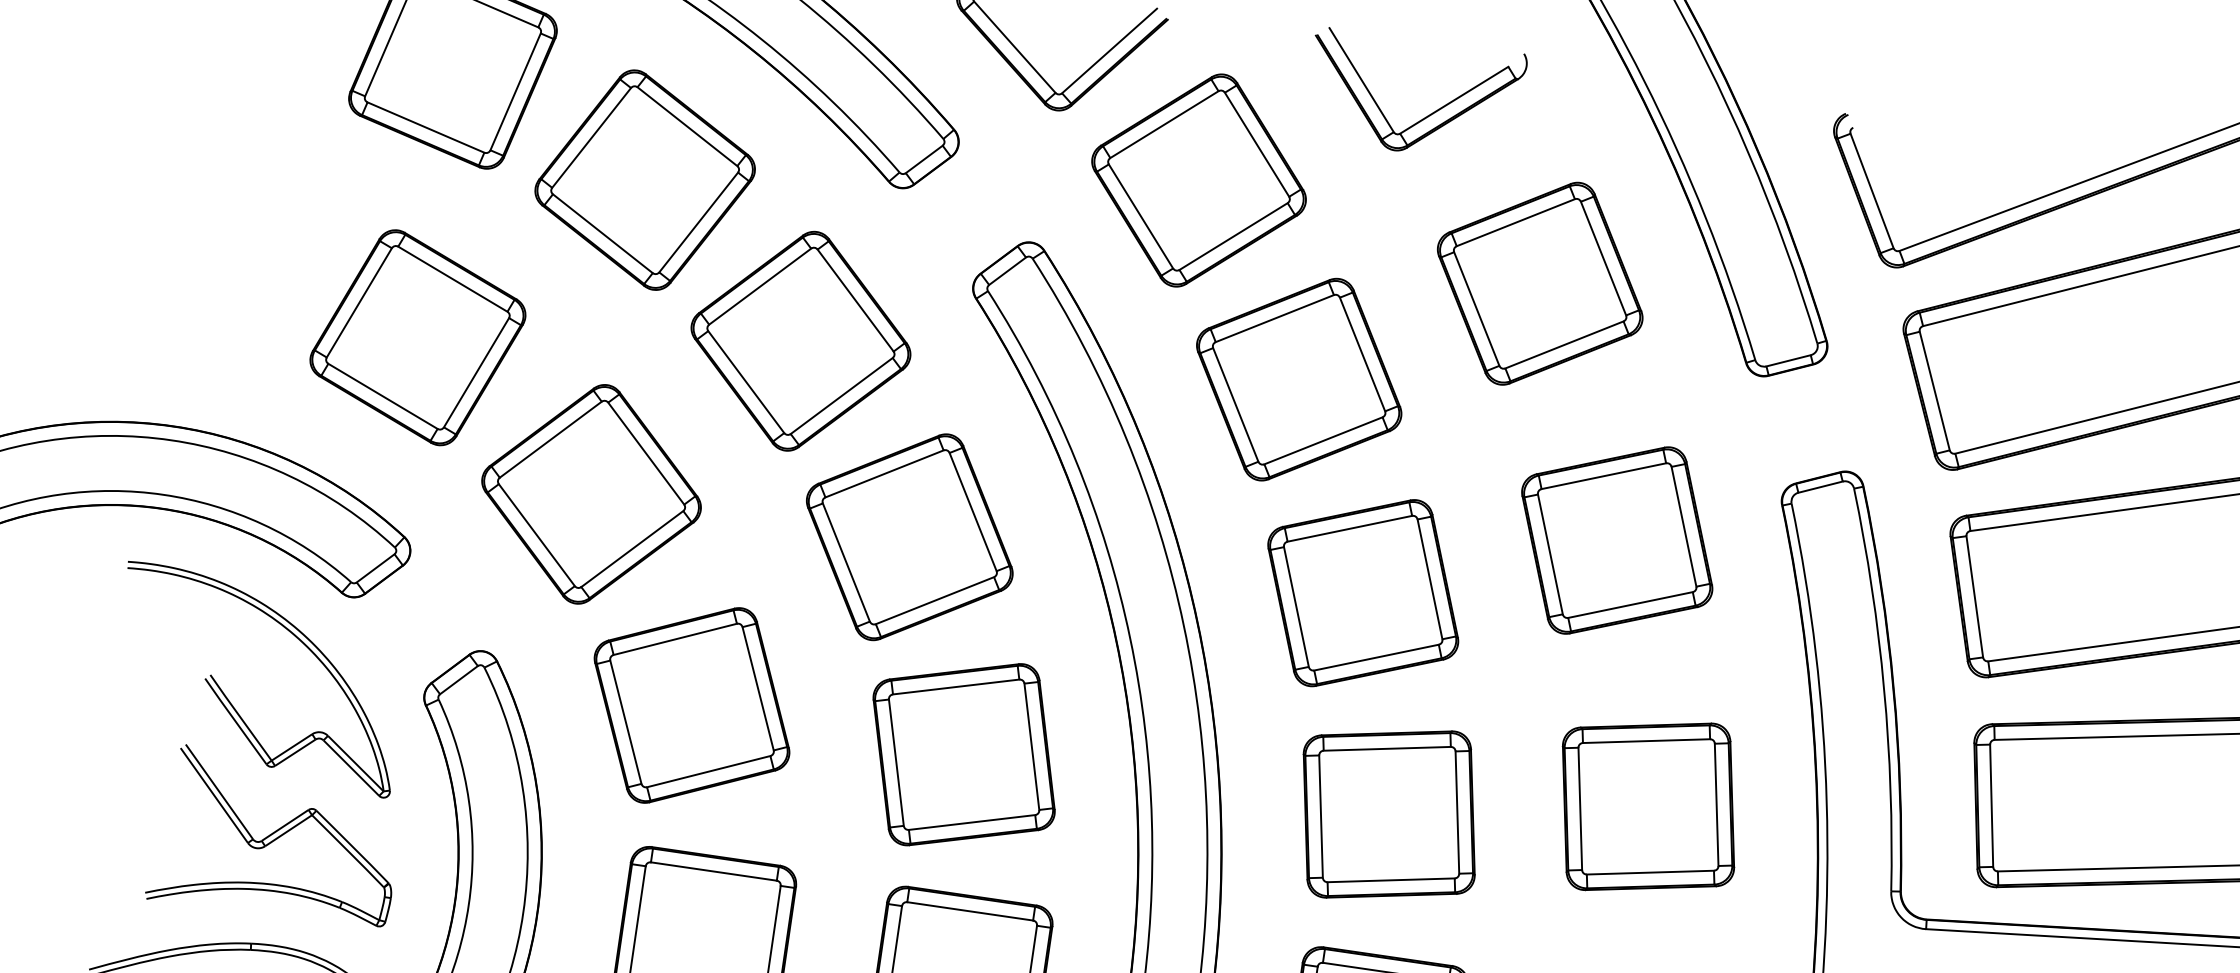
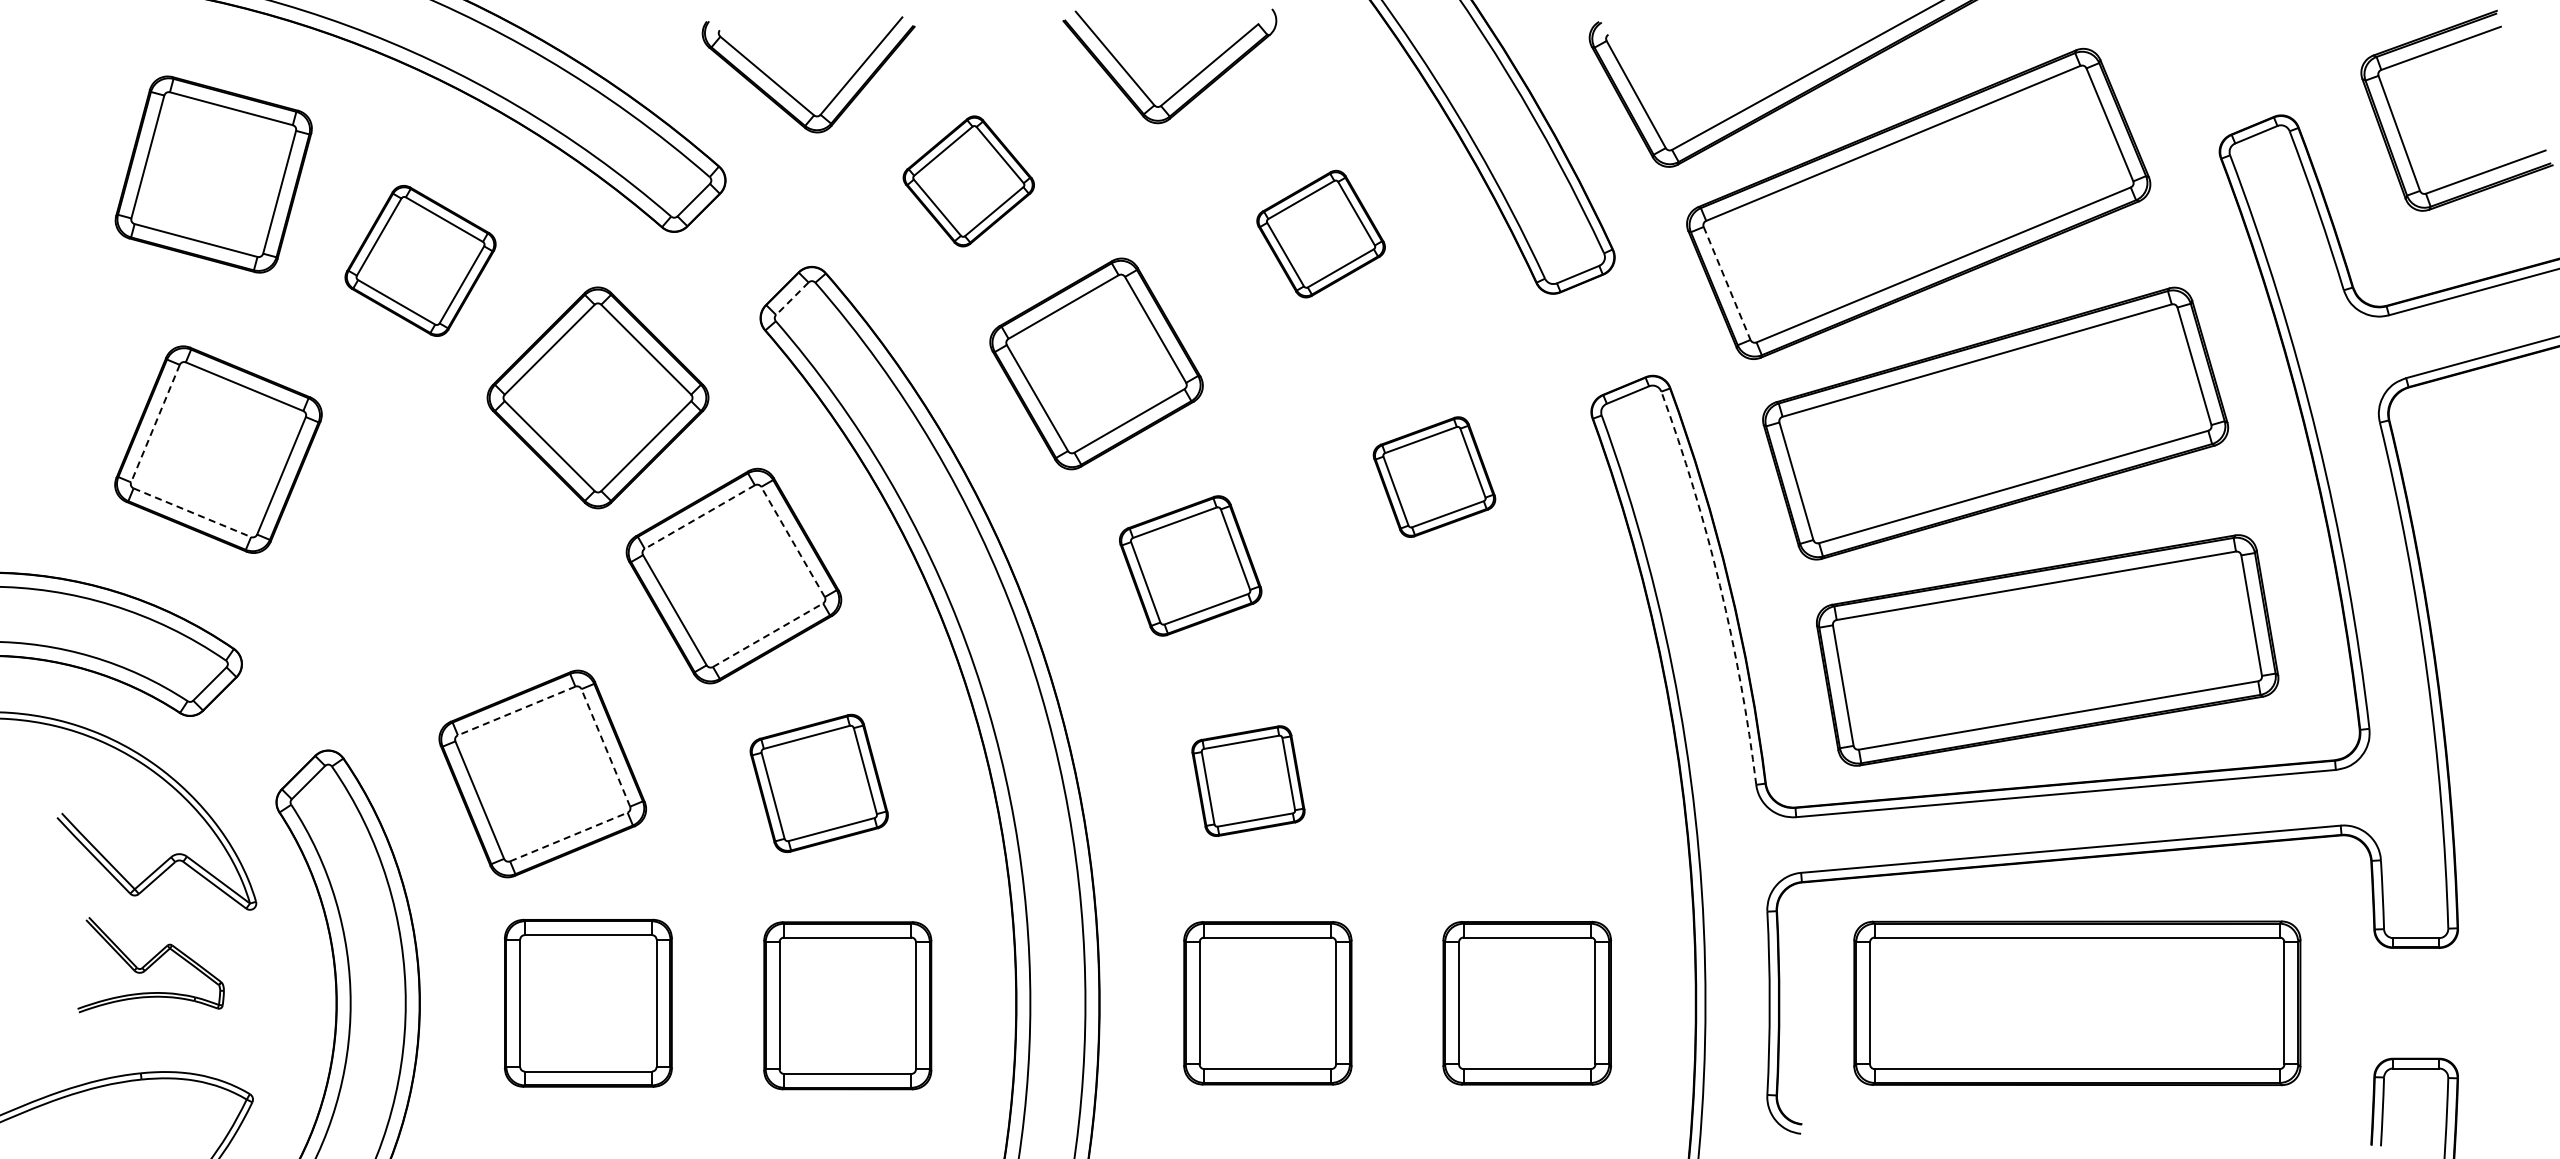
part: (645, 179) -> (420, 260), size x0.7
part: (1198, 180) -> (968, 181), size x0.6
line: (1007, 271) -> (792, 298), solid -> dashed
part: (1539, 282) -> (1320, 233), size x0.6
line: (359, 302) -> (155, 423), solid -> dashed
line: (1935, 391) -> (1727, 283), solid -> dashed
line: (383, 396) -> (192, 512), solid -> dashed
line: (884, 474) -> (699, 517), solid -> dashed
part: (591, 494) -> (412, 579), removed
line: (973, 512) -> (793, 542), solid -> dashed
part: (1617, 539) -> (1434, 476), size x0.6
part: (1363, 592) -> (1190, 565), size x0.7
line: (935, 601) -> (768, 635), solid -> dashed
line: (675, 639) -> (516, 711), solid -> dashed
line: (757, 688) -> (605, 747), solid -> dashed
arc: (1884, 688) -> (1720, 585), solid -> dashed
part: (964, 754) -> (819, 783), size x0.7
line: (708, 772) -> (568, 837), solid -> dashed
part: (1648, 806) -> (1503, 735), removed
part: (1389, 813) -> (1248, 780), size x0.6
part: (276, 837) -> (150, 964), size x0.6

